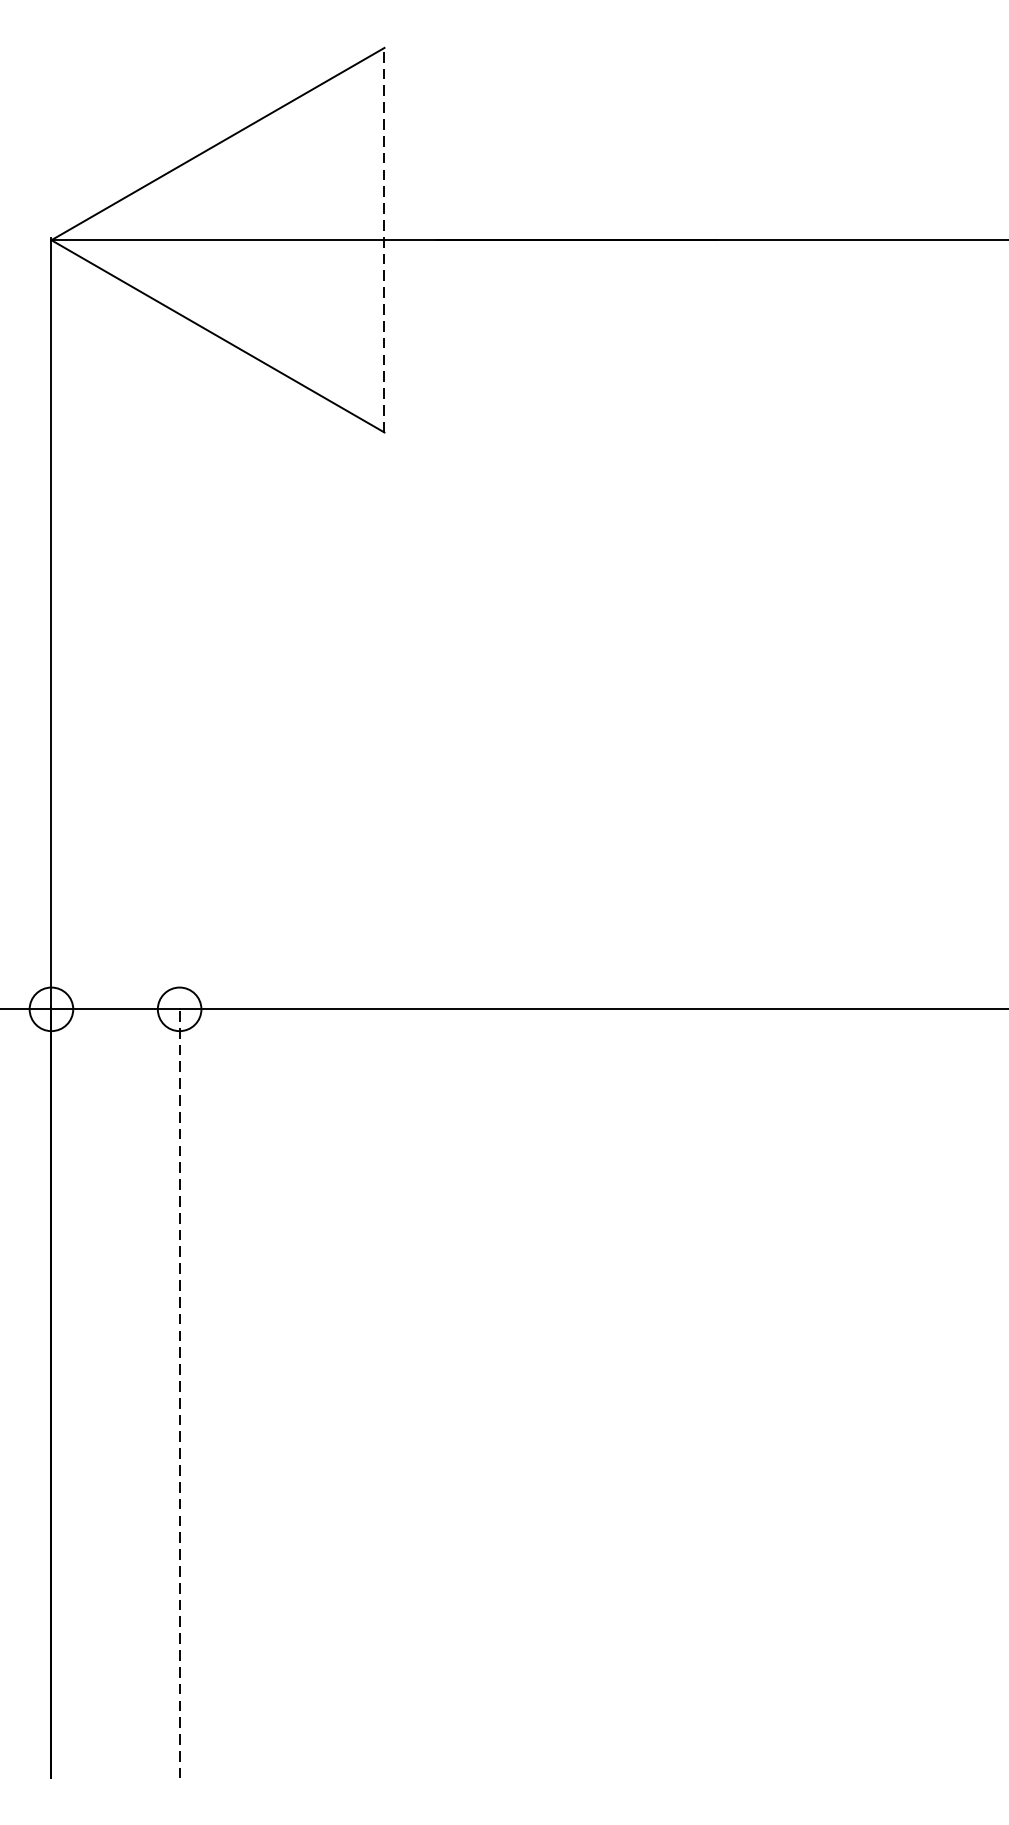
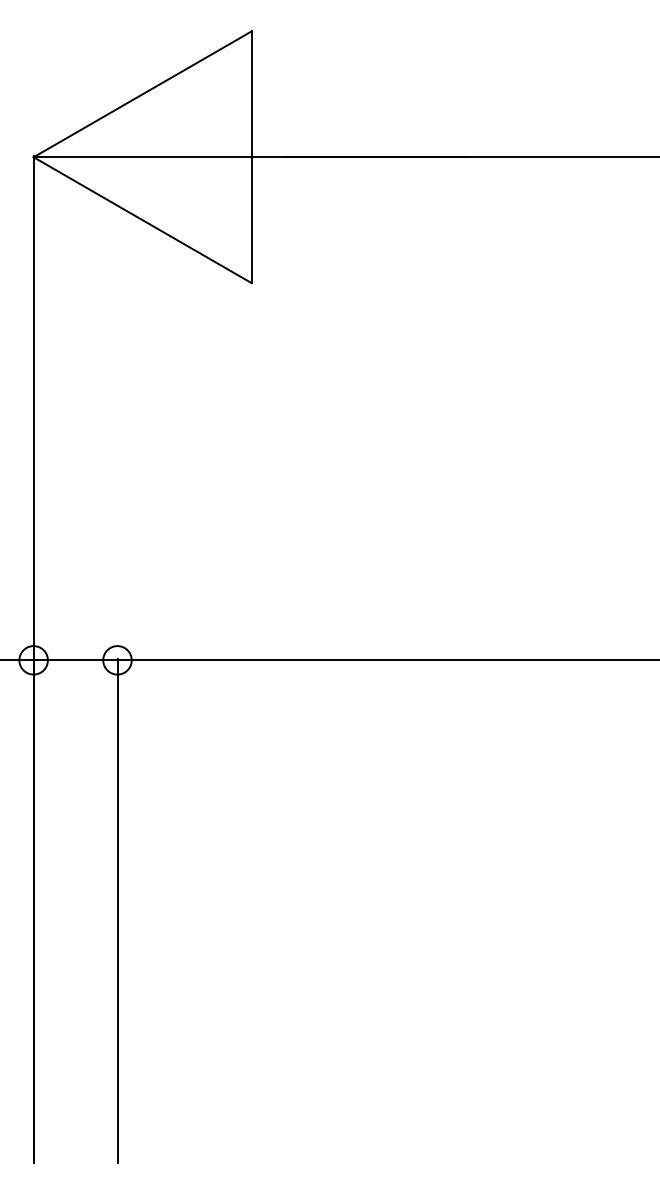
line: (384, 240) -> (251, 157), dashed -> solid
line: (179, 1391) -> (117, 910), dashed -> solid

